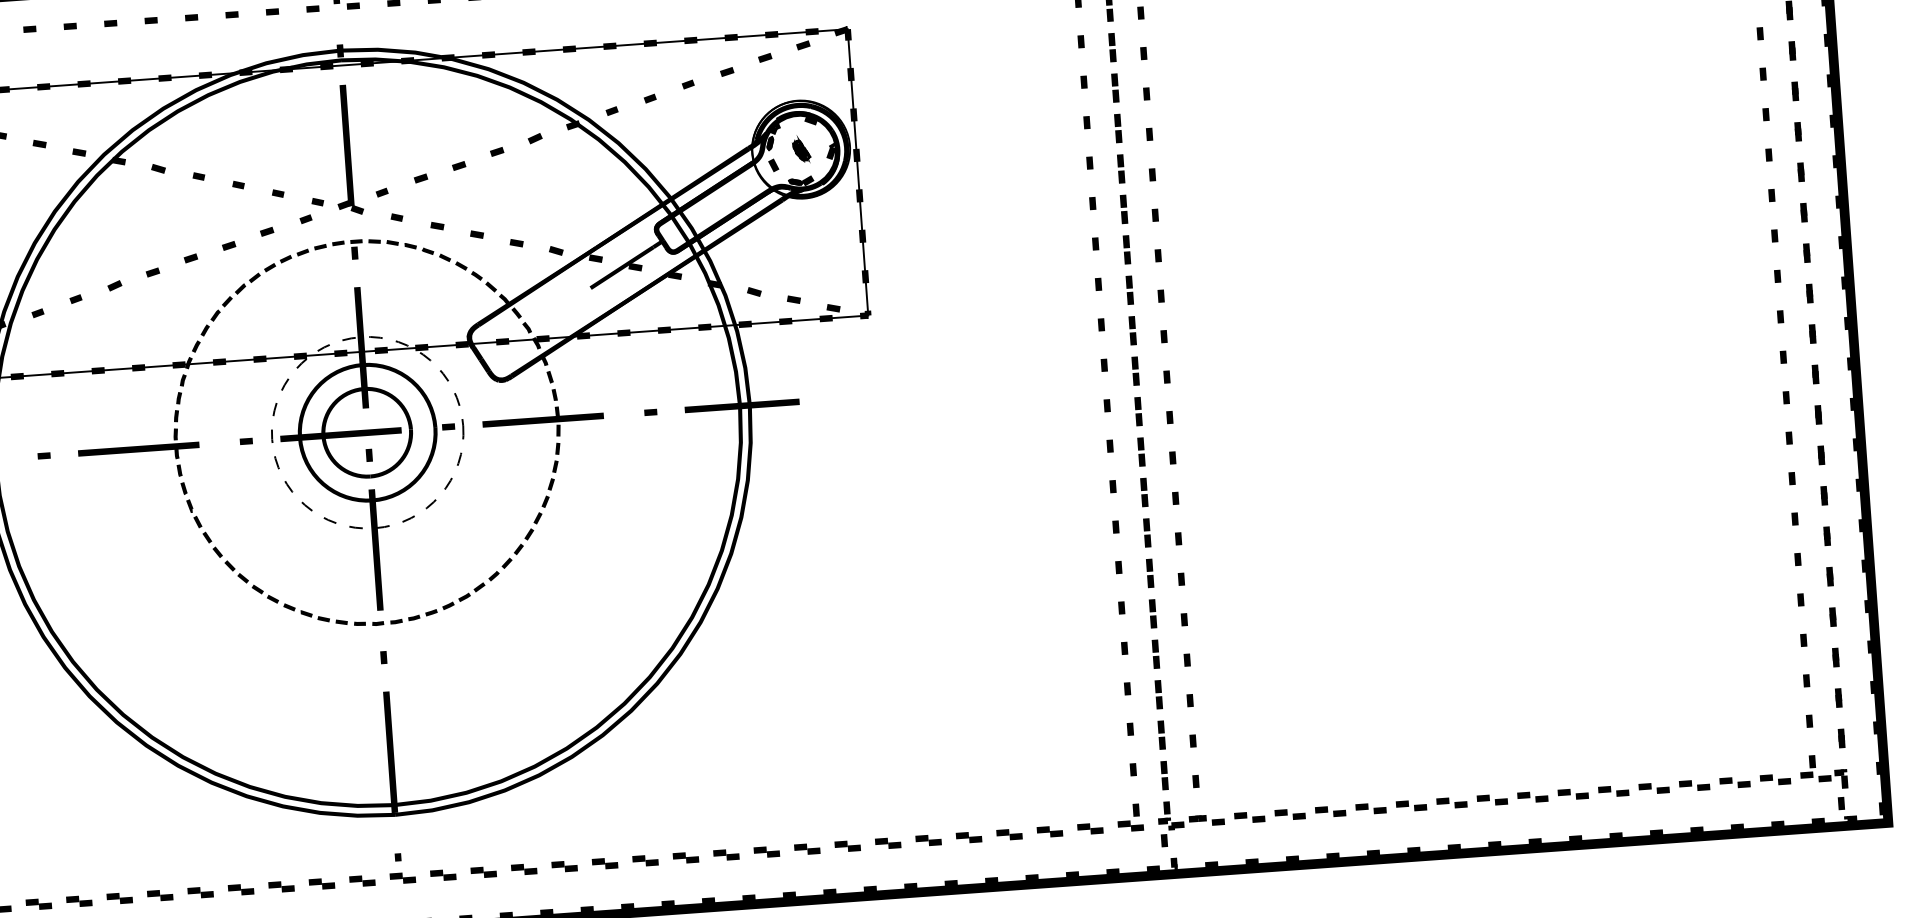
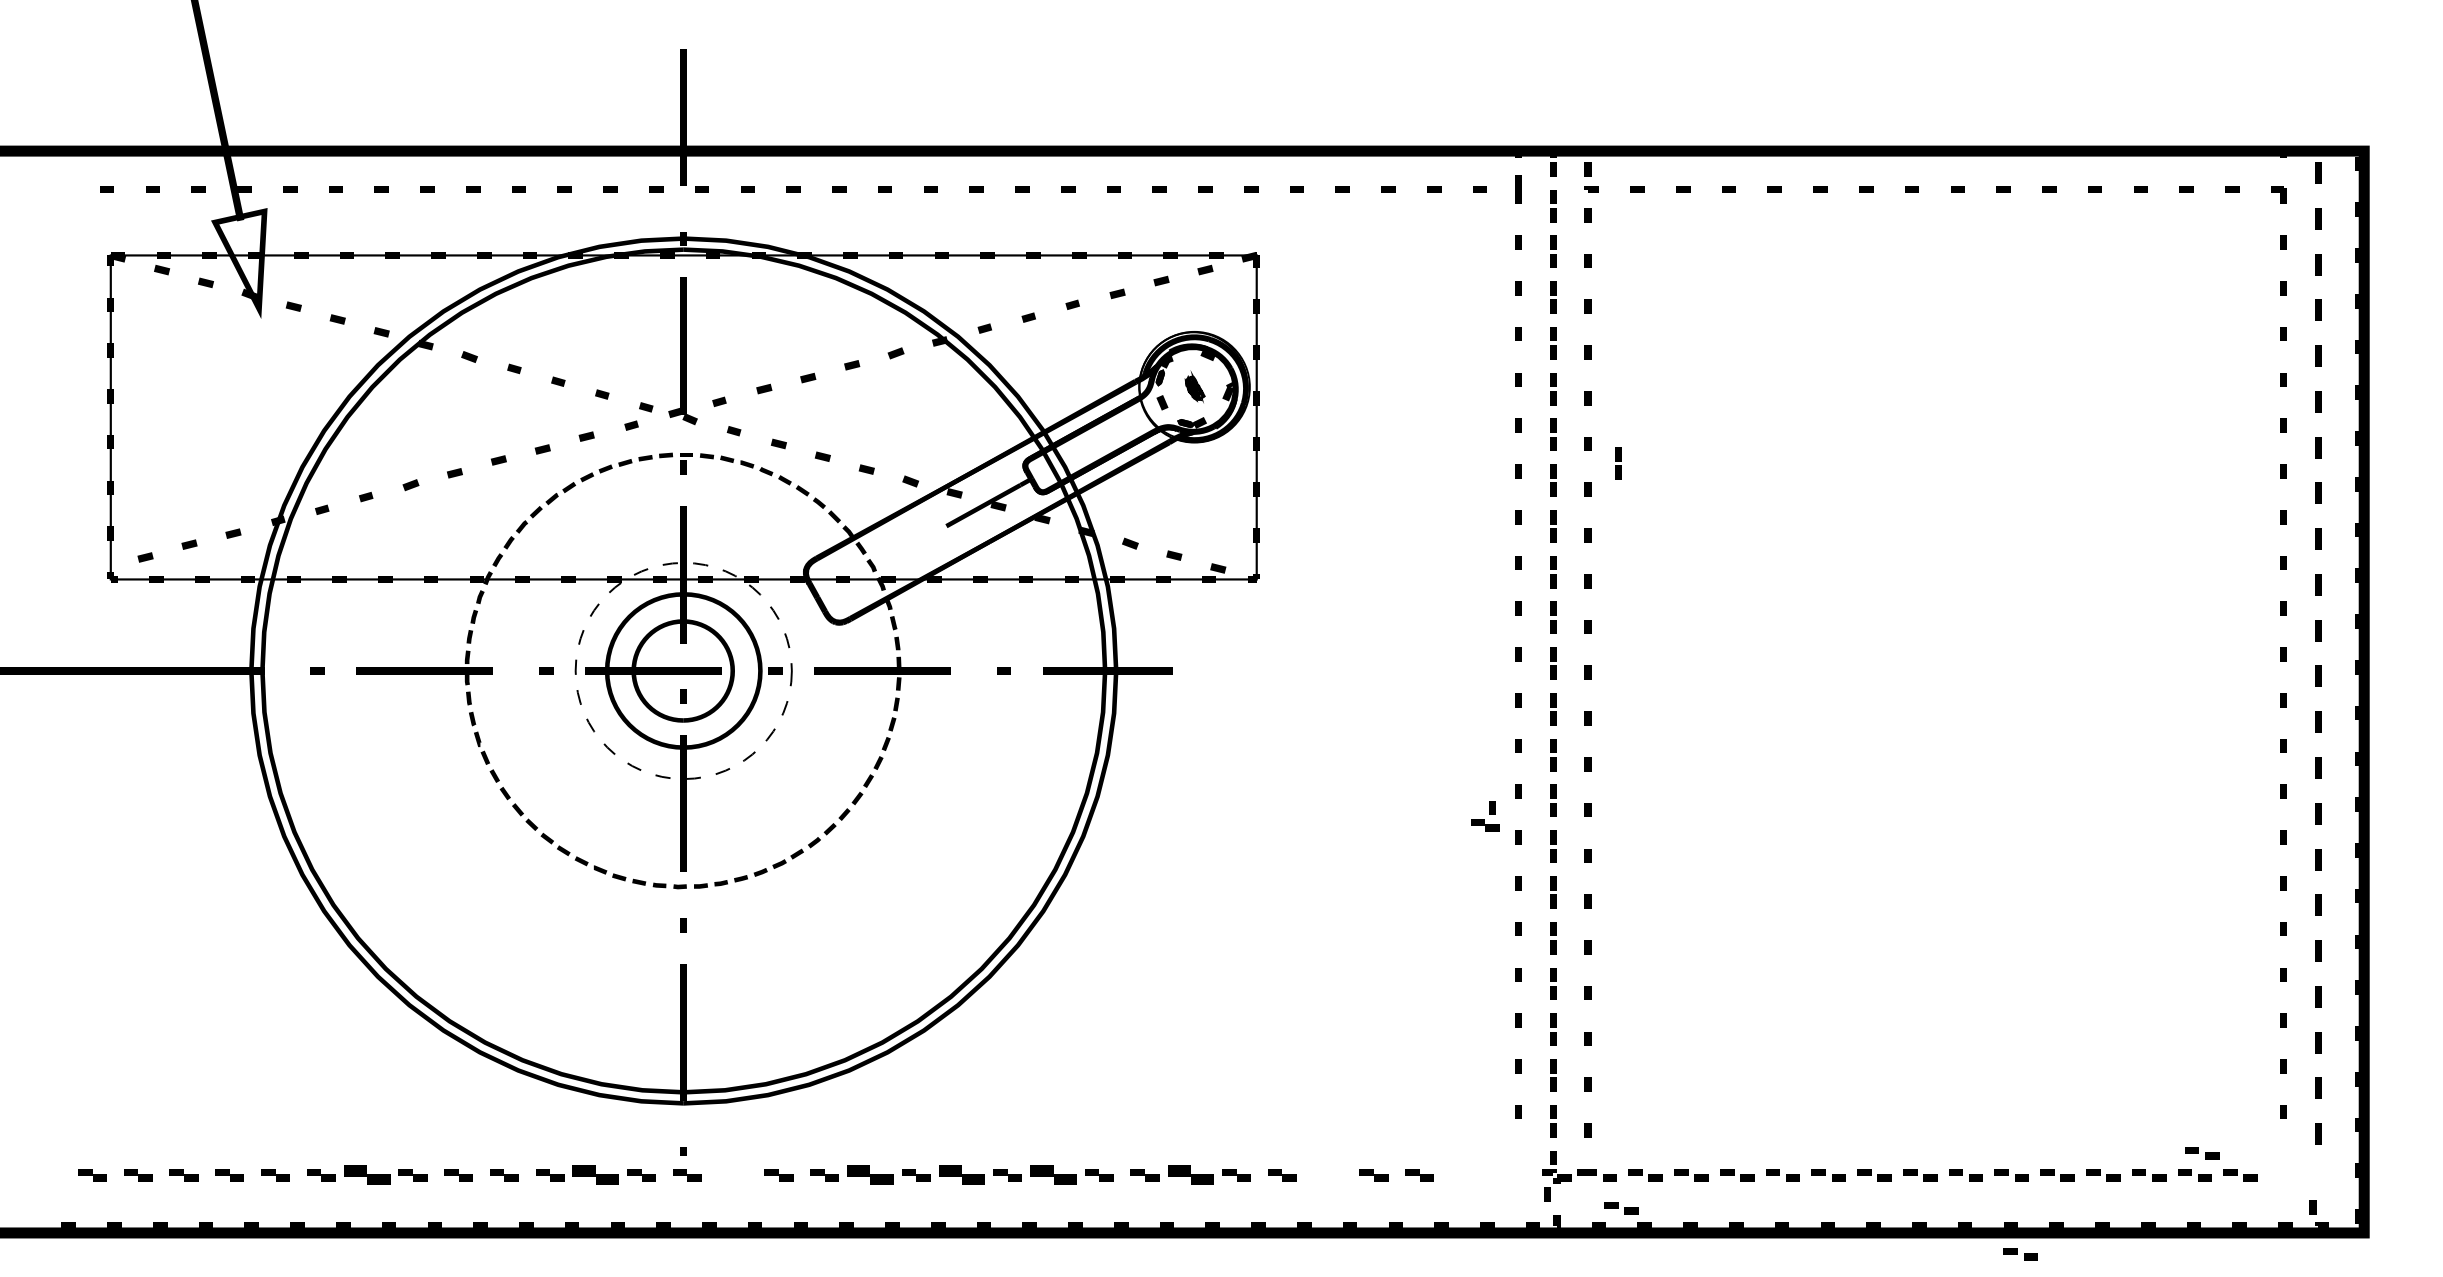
part: (1180, 190) -> (1618, 463), added
part: (1740, 762) -> (2202, 1153), added
part: (1823, 772) -> (2295, 1170), removed
part: (1130, 818) -> (1485, 816), moved
part: (1090, 829) -> (1465, 1175), removed
part: (968, 837) -> (1327, 1175), removed
part: (847, 846) -> (1190, 1175), size x1.6
part: (1230, 848) -> (1621, 1208), added
part: (726, 855) -> (1053, 1175), size x1.6
part: (645, 861) -> (961, 1175), size x1.6
part: (1585, 863) -> (2020, 1254), added
part: (564, 866) -> (870, 1175), size x1.6
part: (443, 875) -> (733, 1175), removed
part: (321, 884) -> (595, 1175), size x1.6
part: (119, 898) -> (366, 1175), size x1.6

